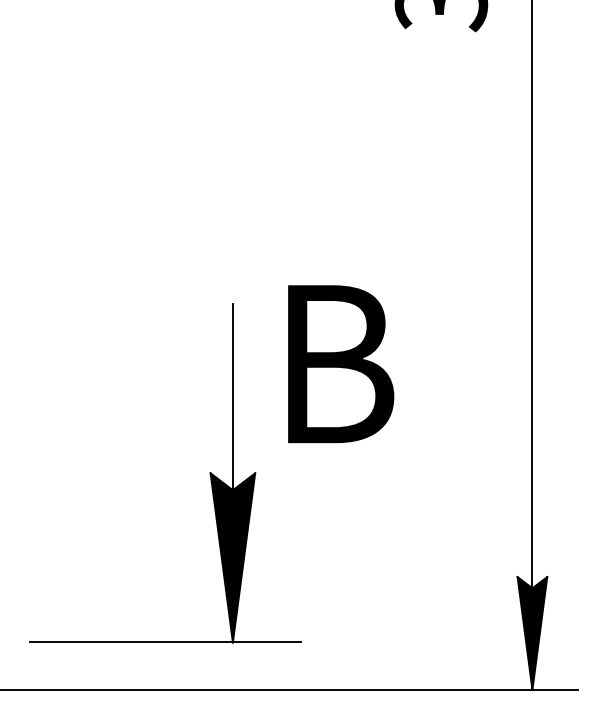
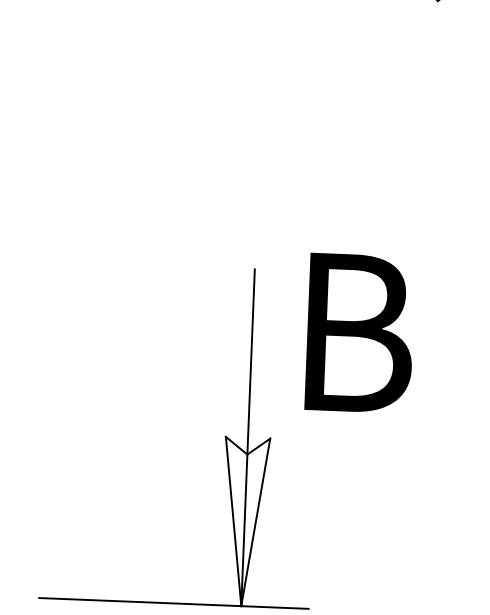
fill: (232, 557) -> (244, 521), removed

